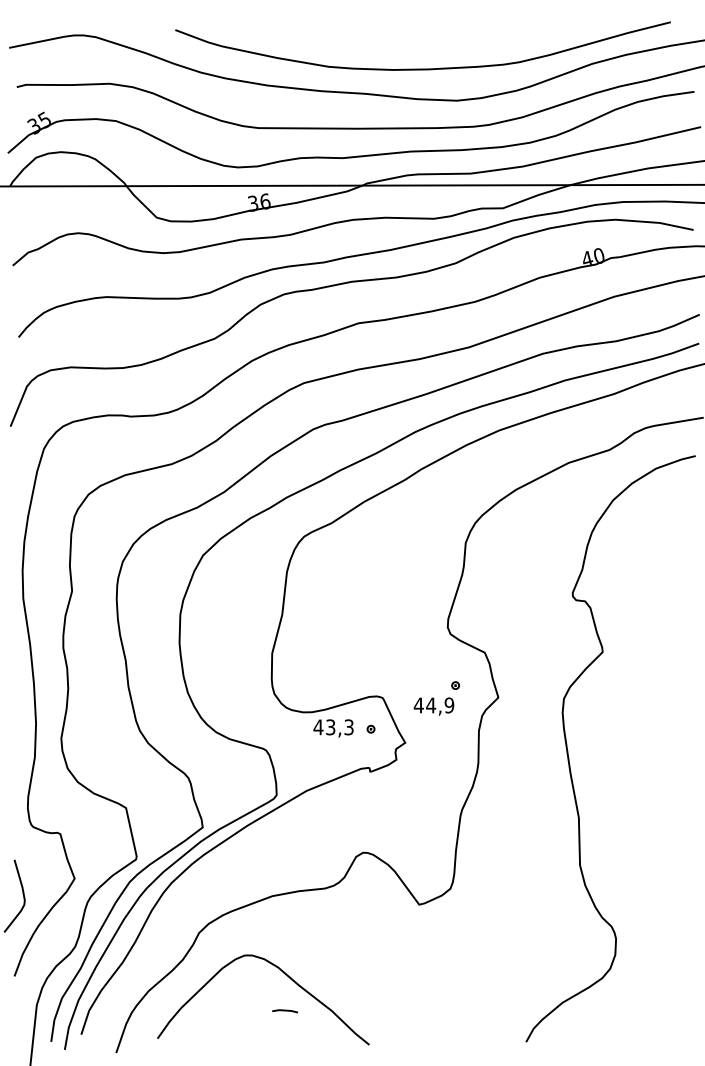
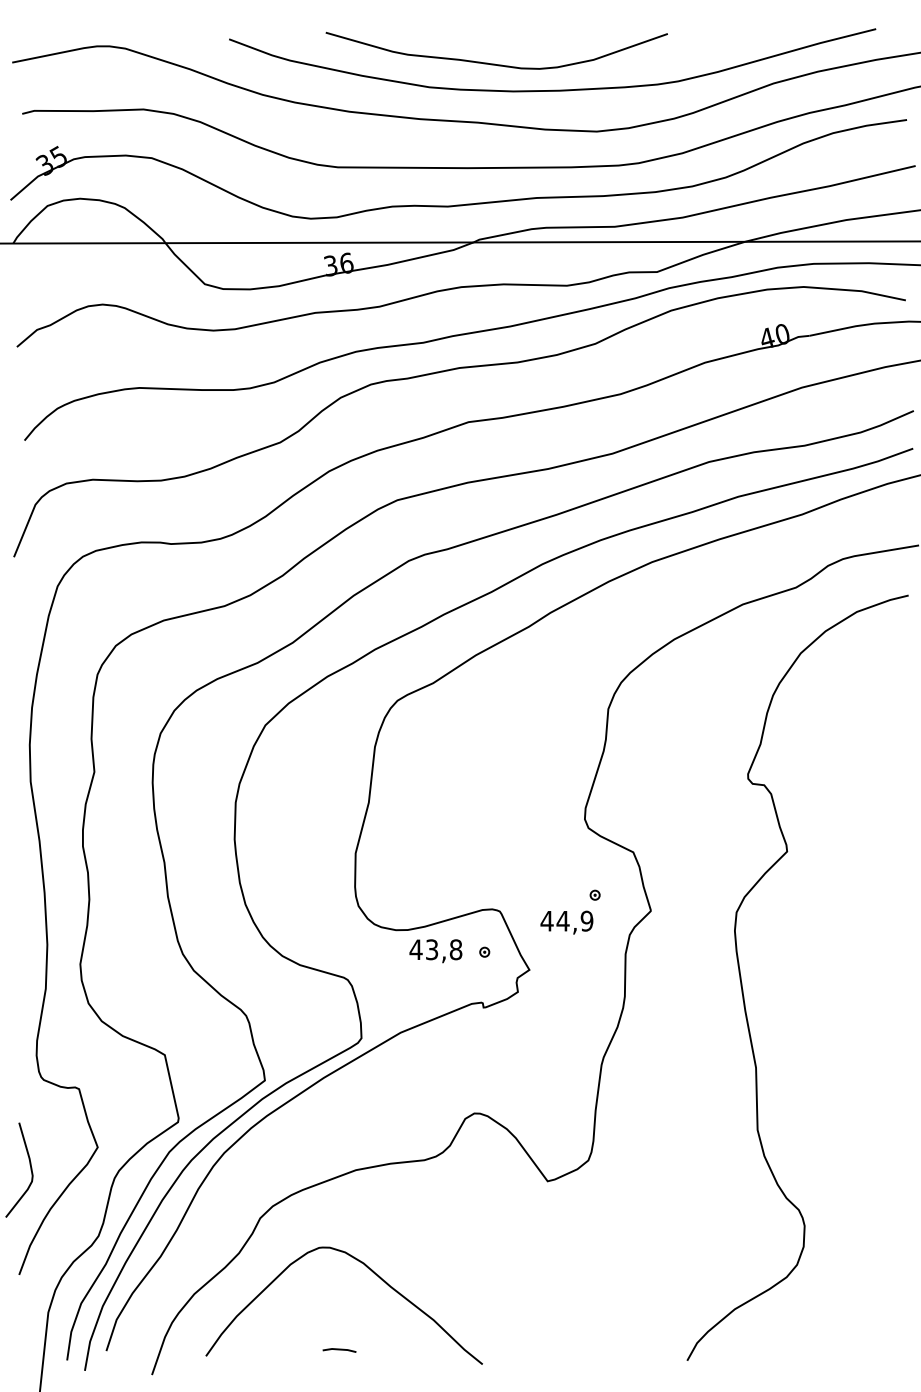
curve: (379, 48) -> (495, 63), added
text: (348, 727) -> (455, 949), 43,3 -> 43,8
line: (285, 1011) -> (339, 1350), moved

